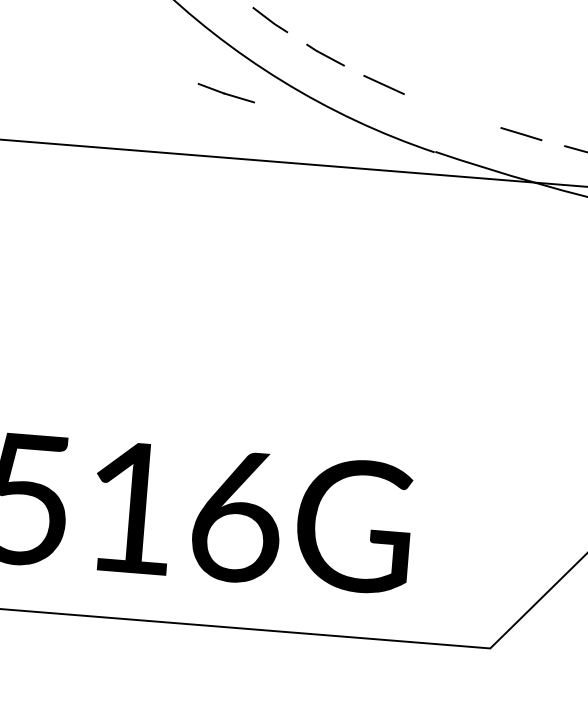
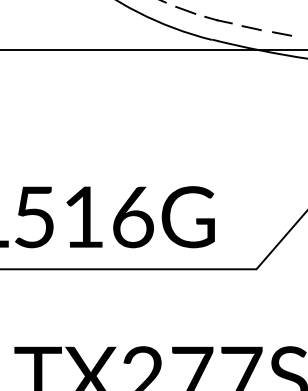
line: (226, 93) -> (218, 20), moved

